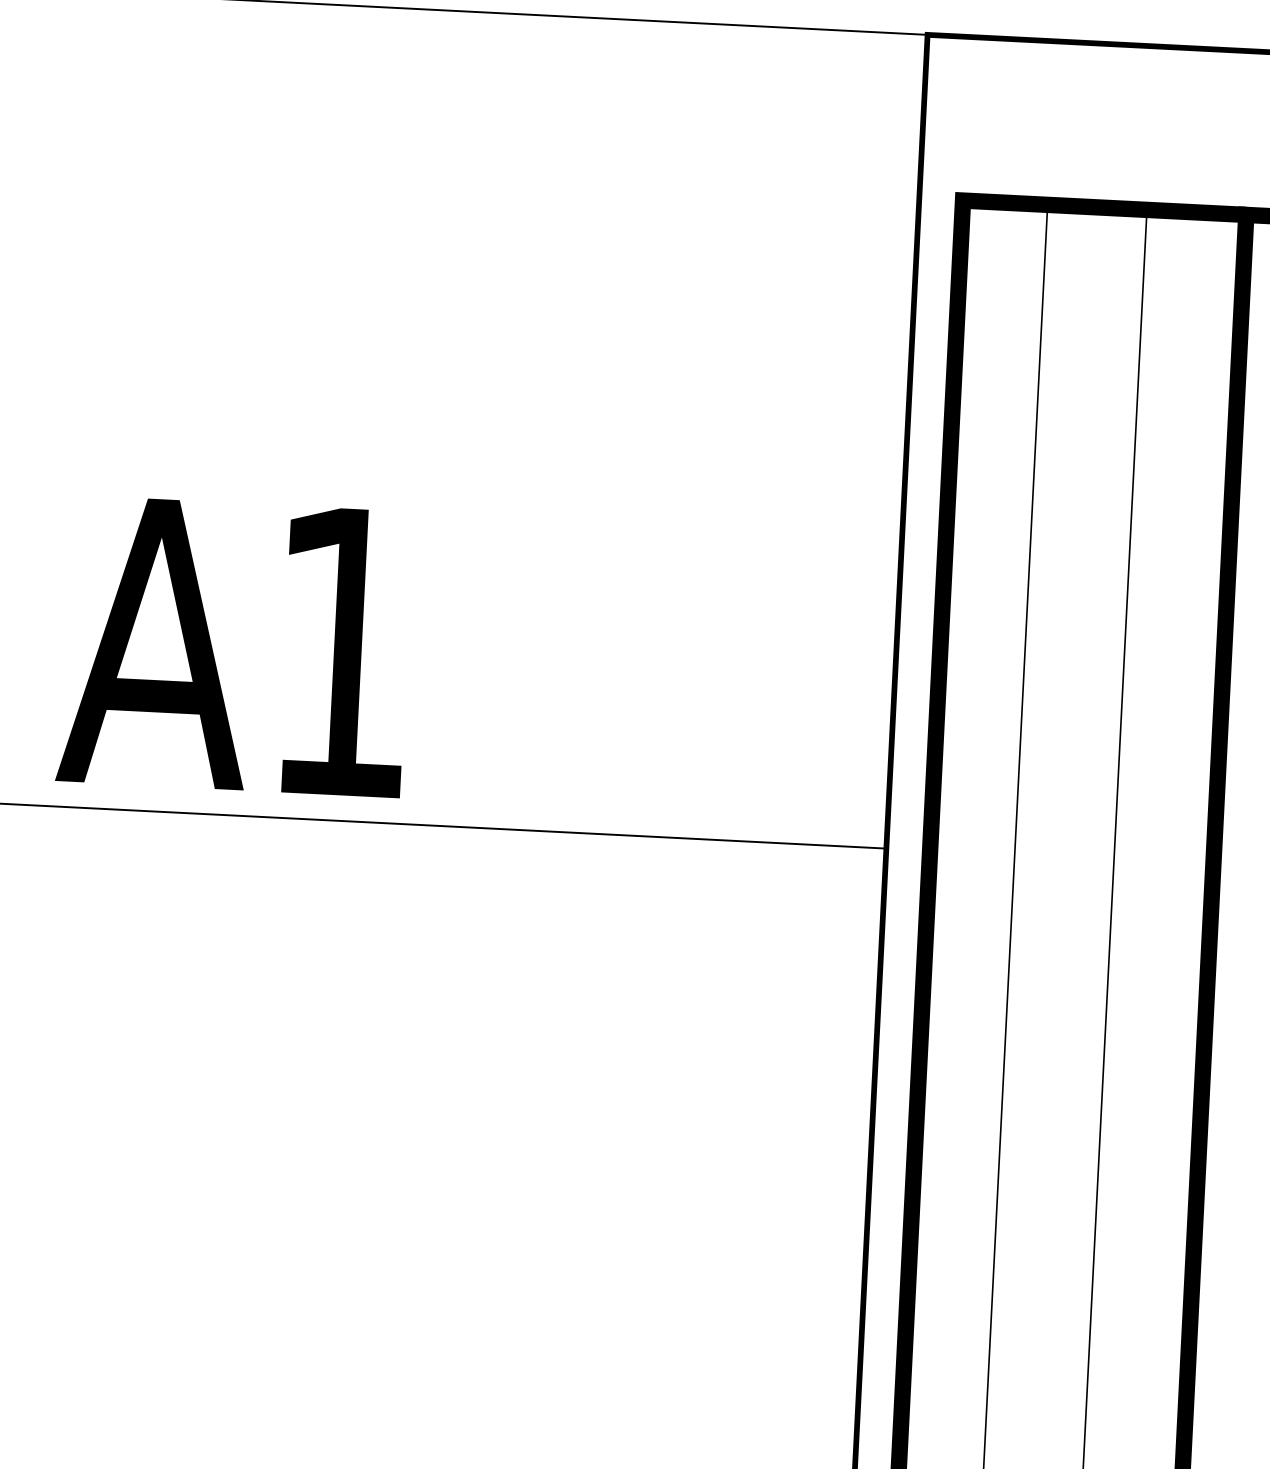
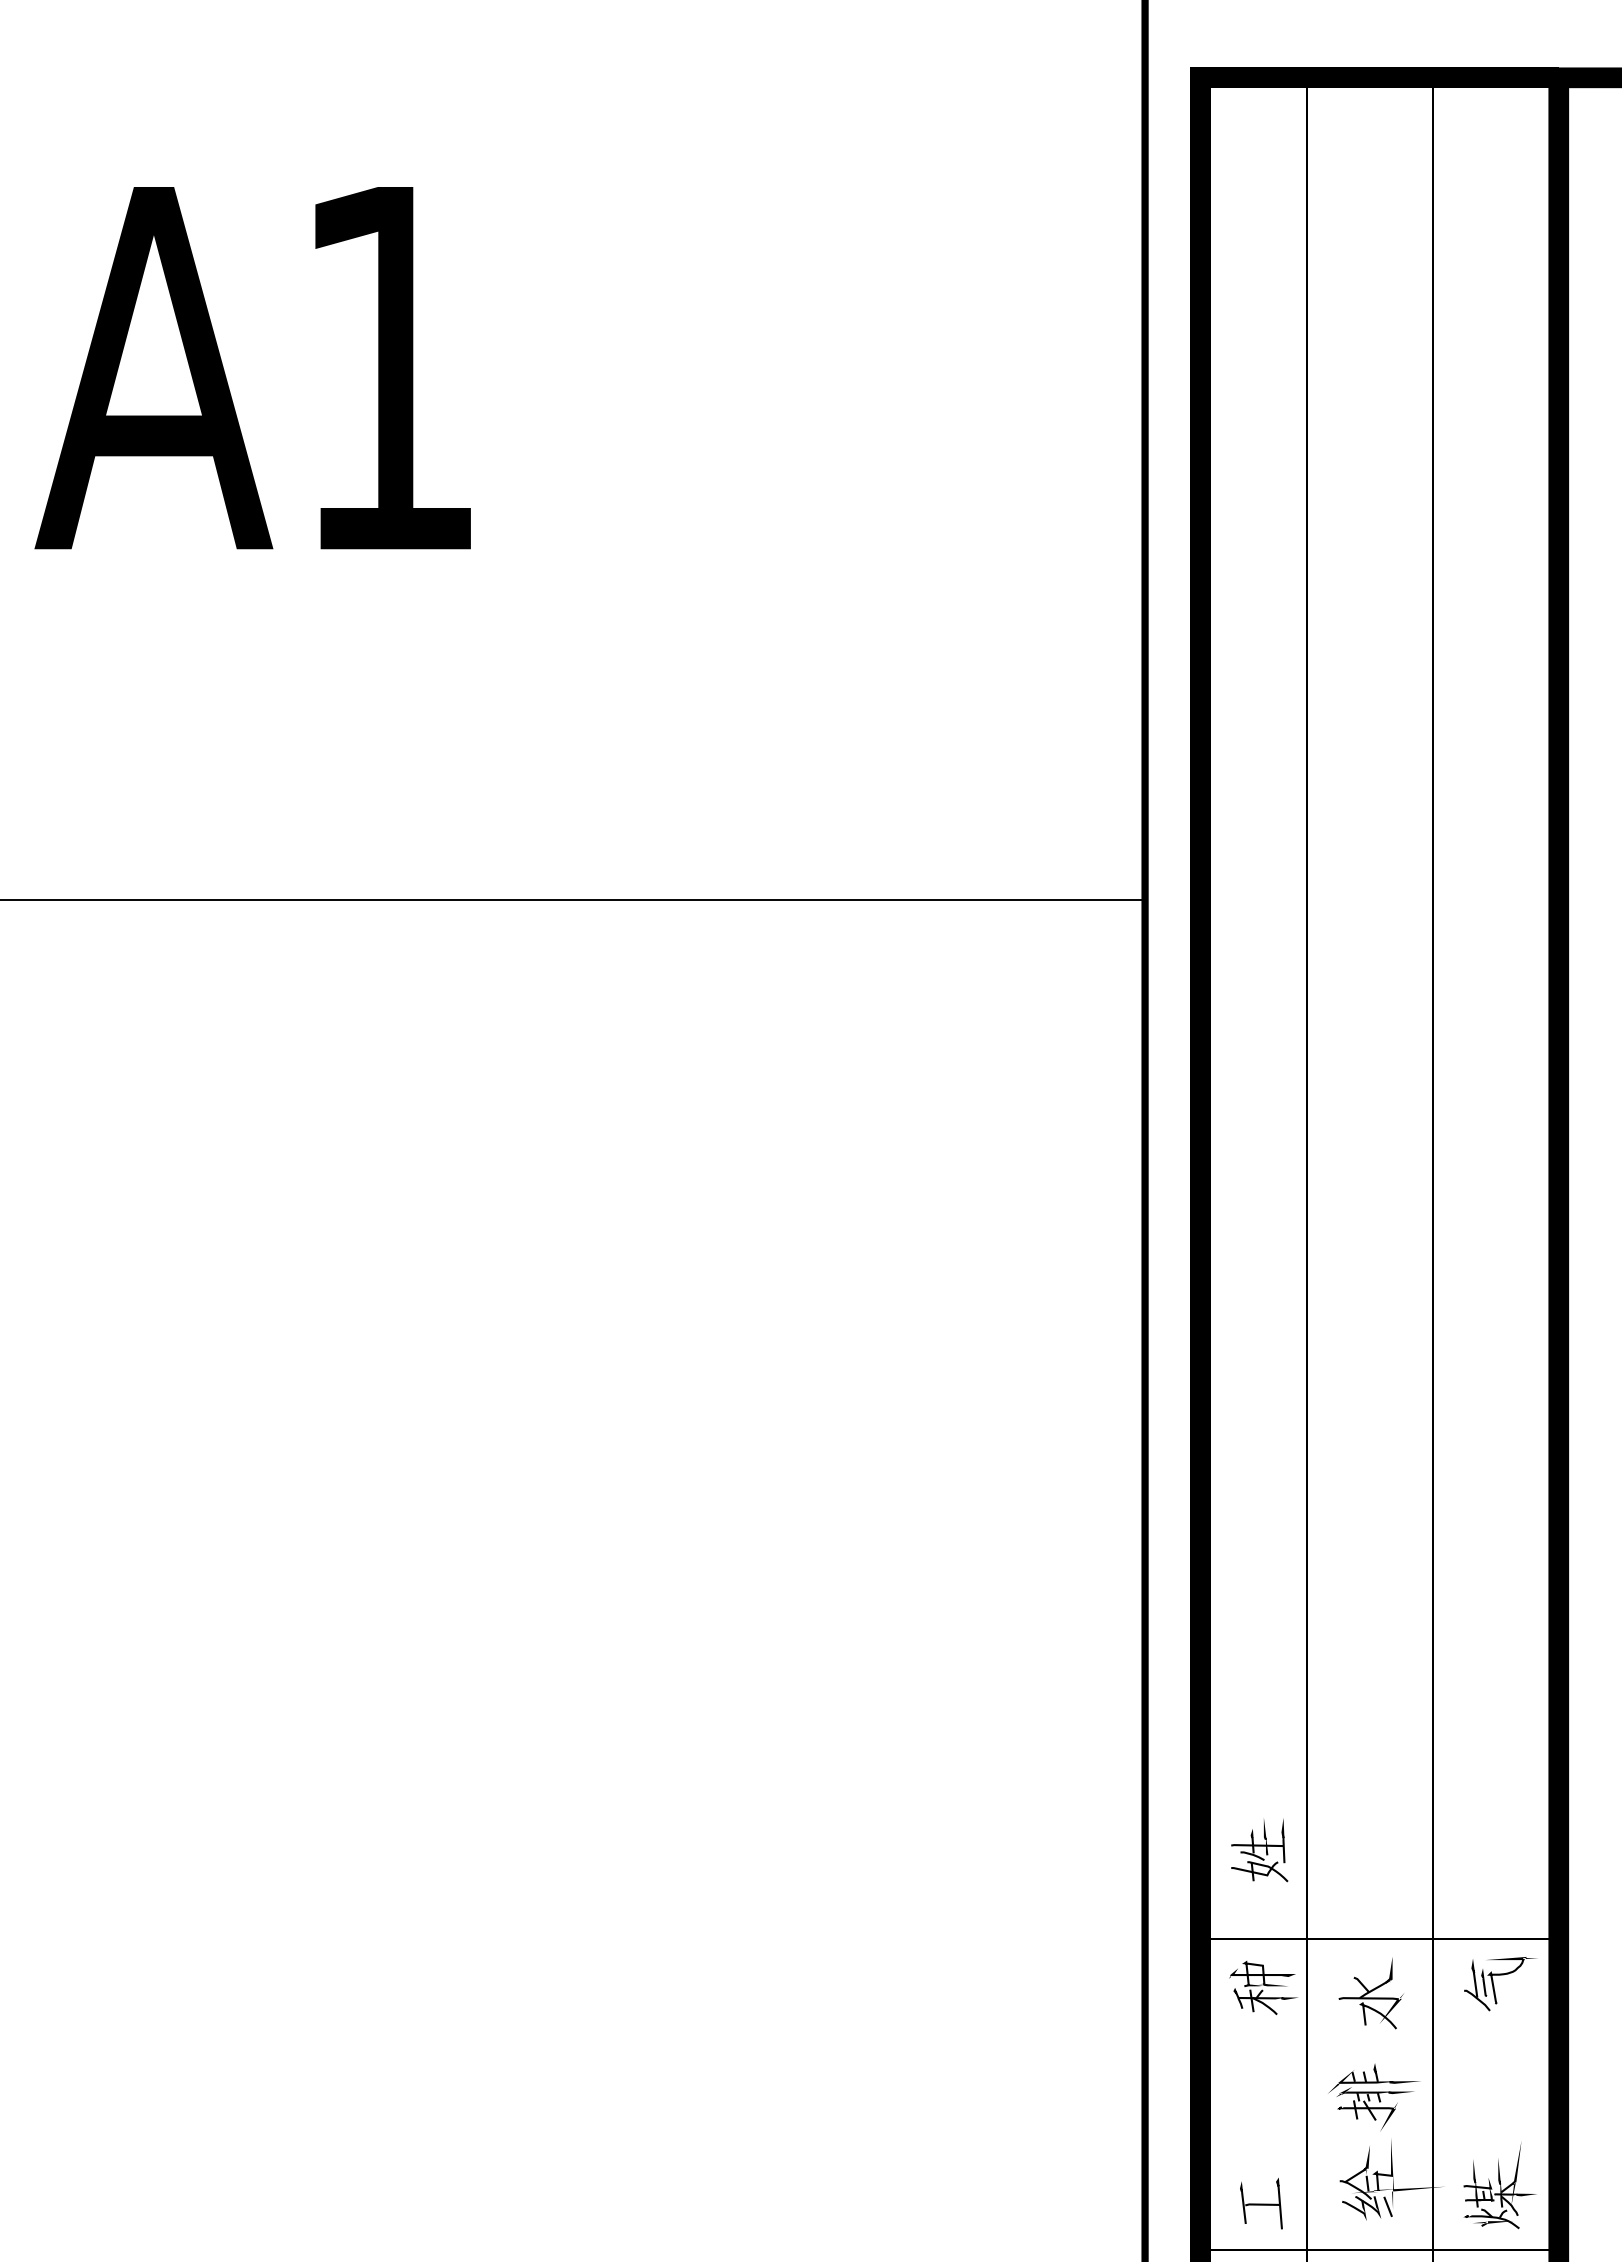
text: (234, 646) -> (252, 368), moved

